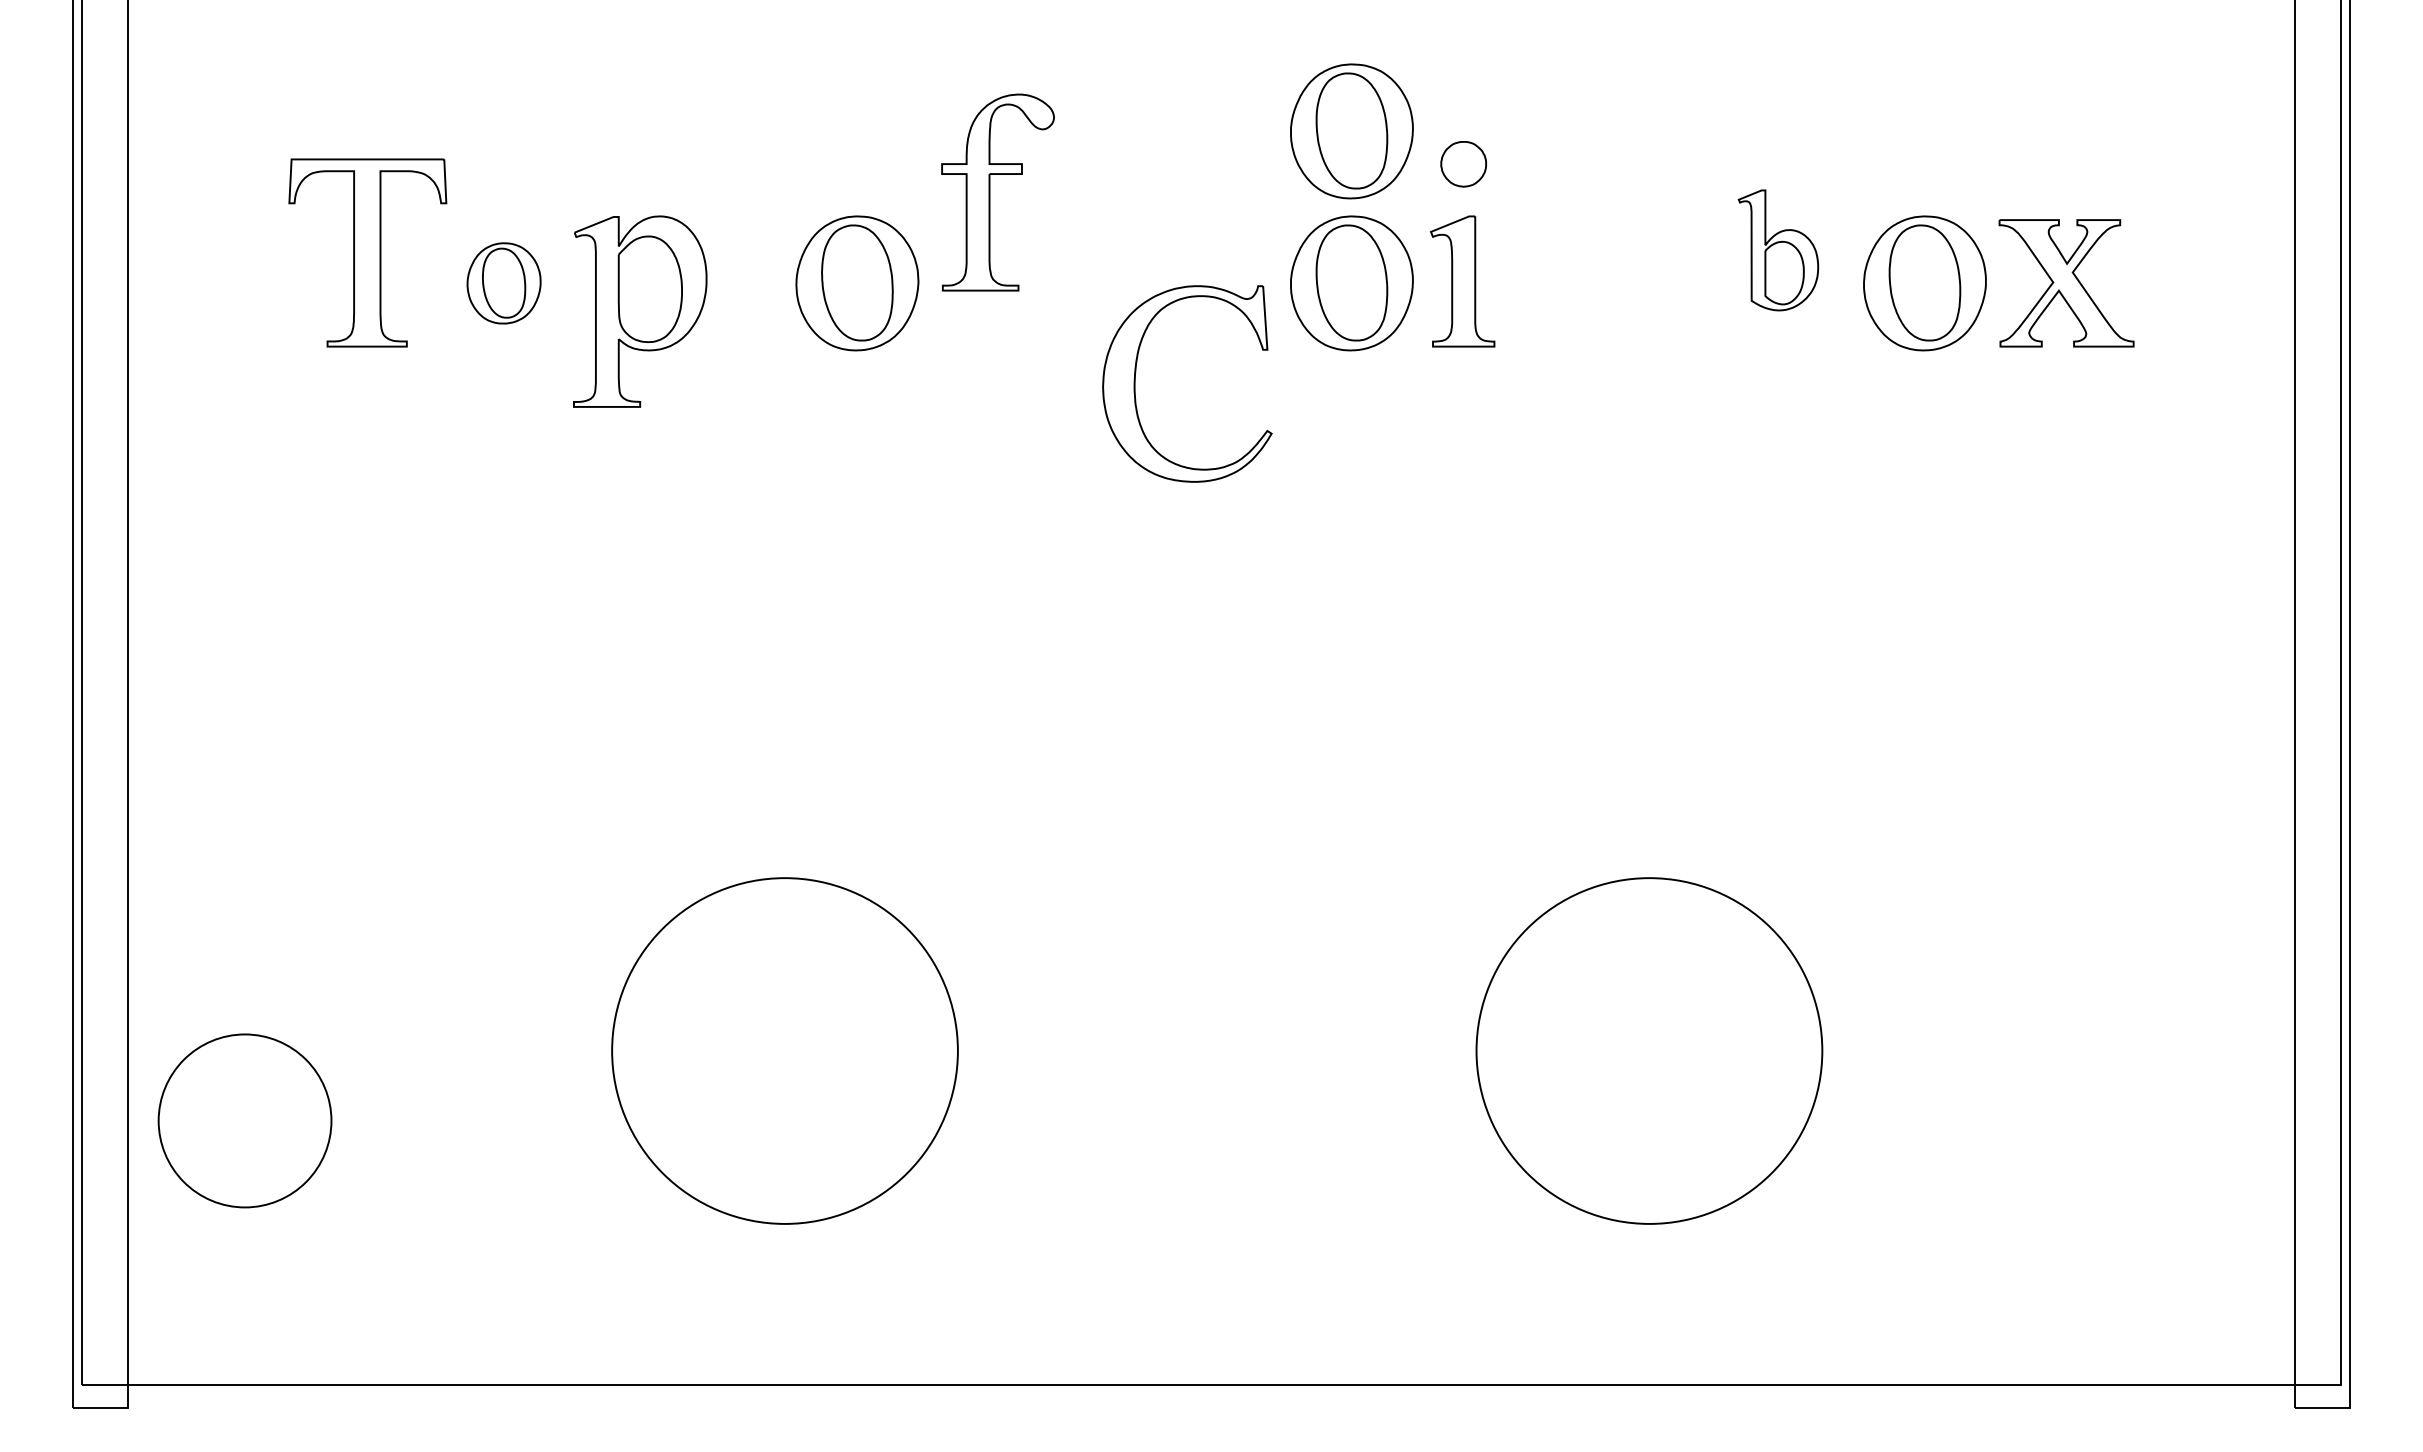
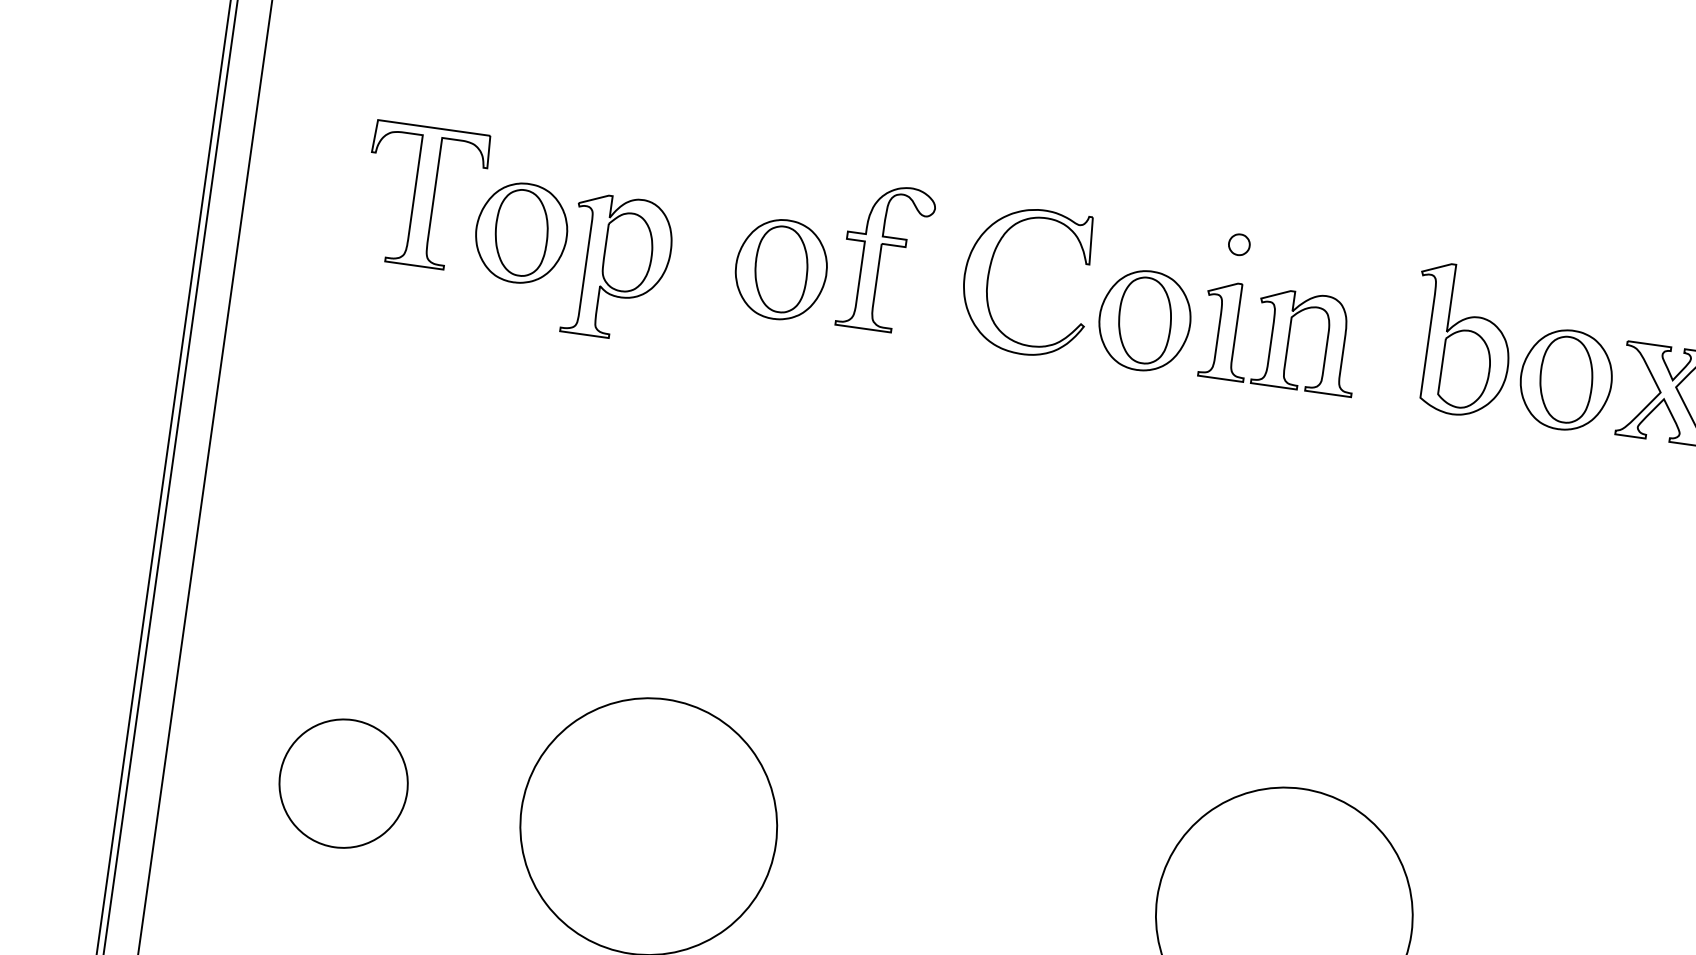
part: (1351, 131) -> (1160, 209), removed
part: (1463, 164) -> (1239, 244), size x0.62
part: (990, 192) -> (880, 257), moved
part: (1778, 250) -> (1461, 340), size x1.67
part: (1547, 281) -> (1288, 339), added
part: (503, 283) -> (521, 233), size x1.67
part: (1135, 383) -> (988, 275), moved
part: (244, 1120) -> (343, 783), moved

